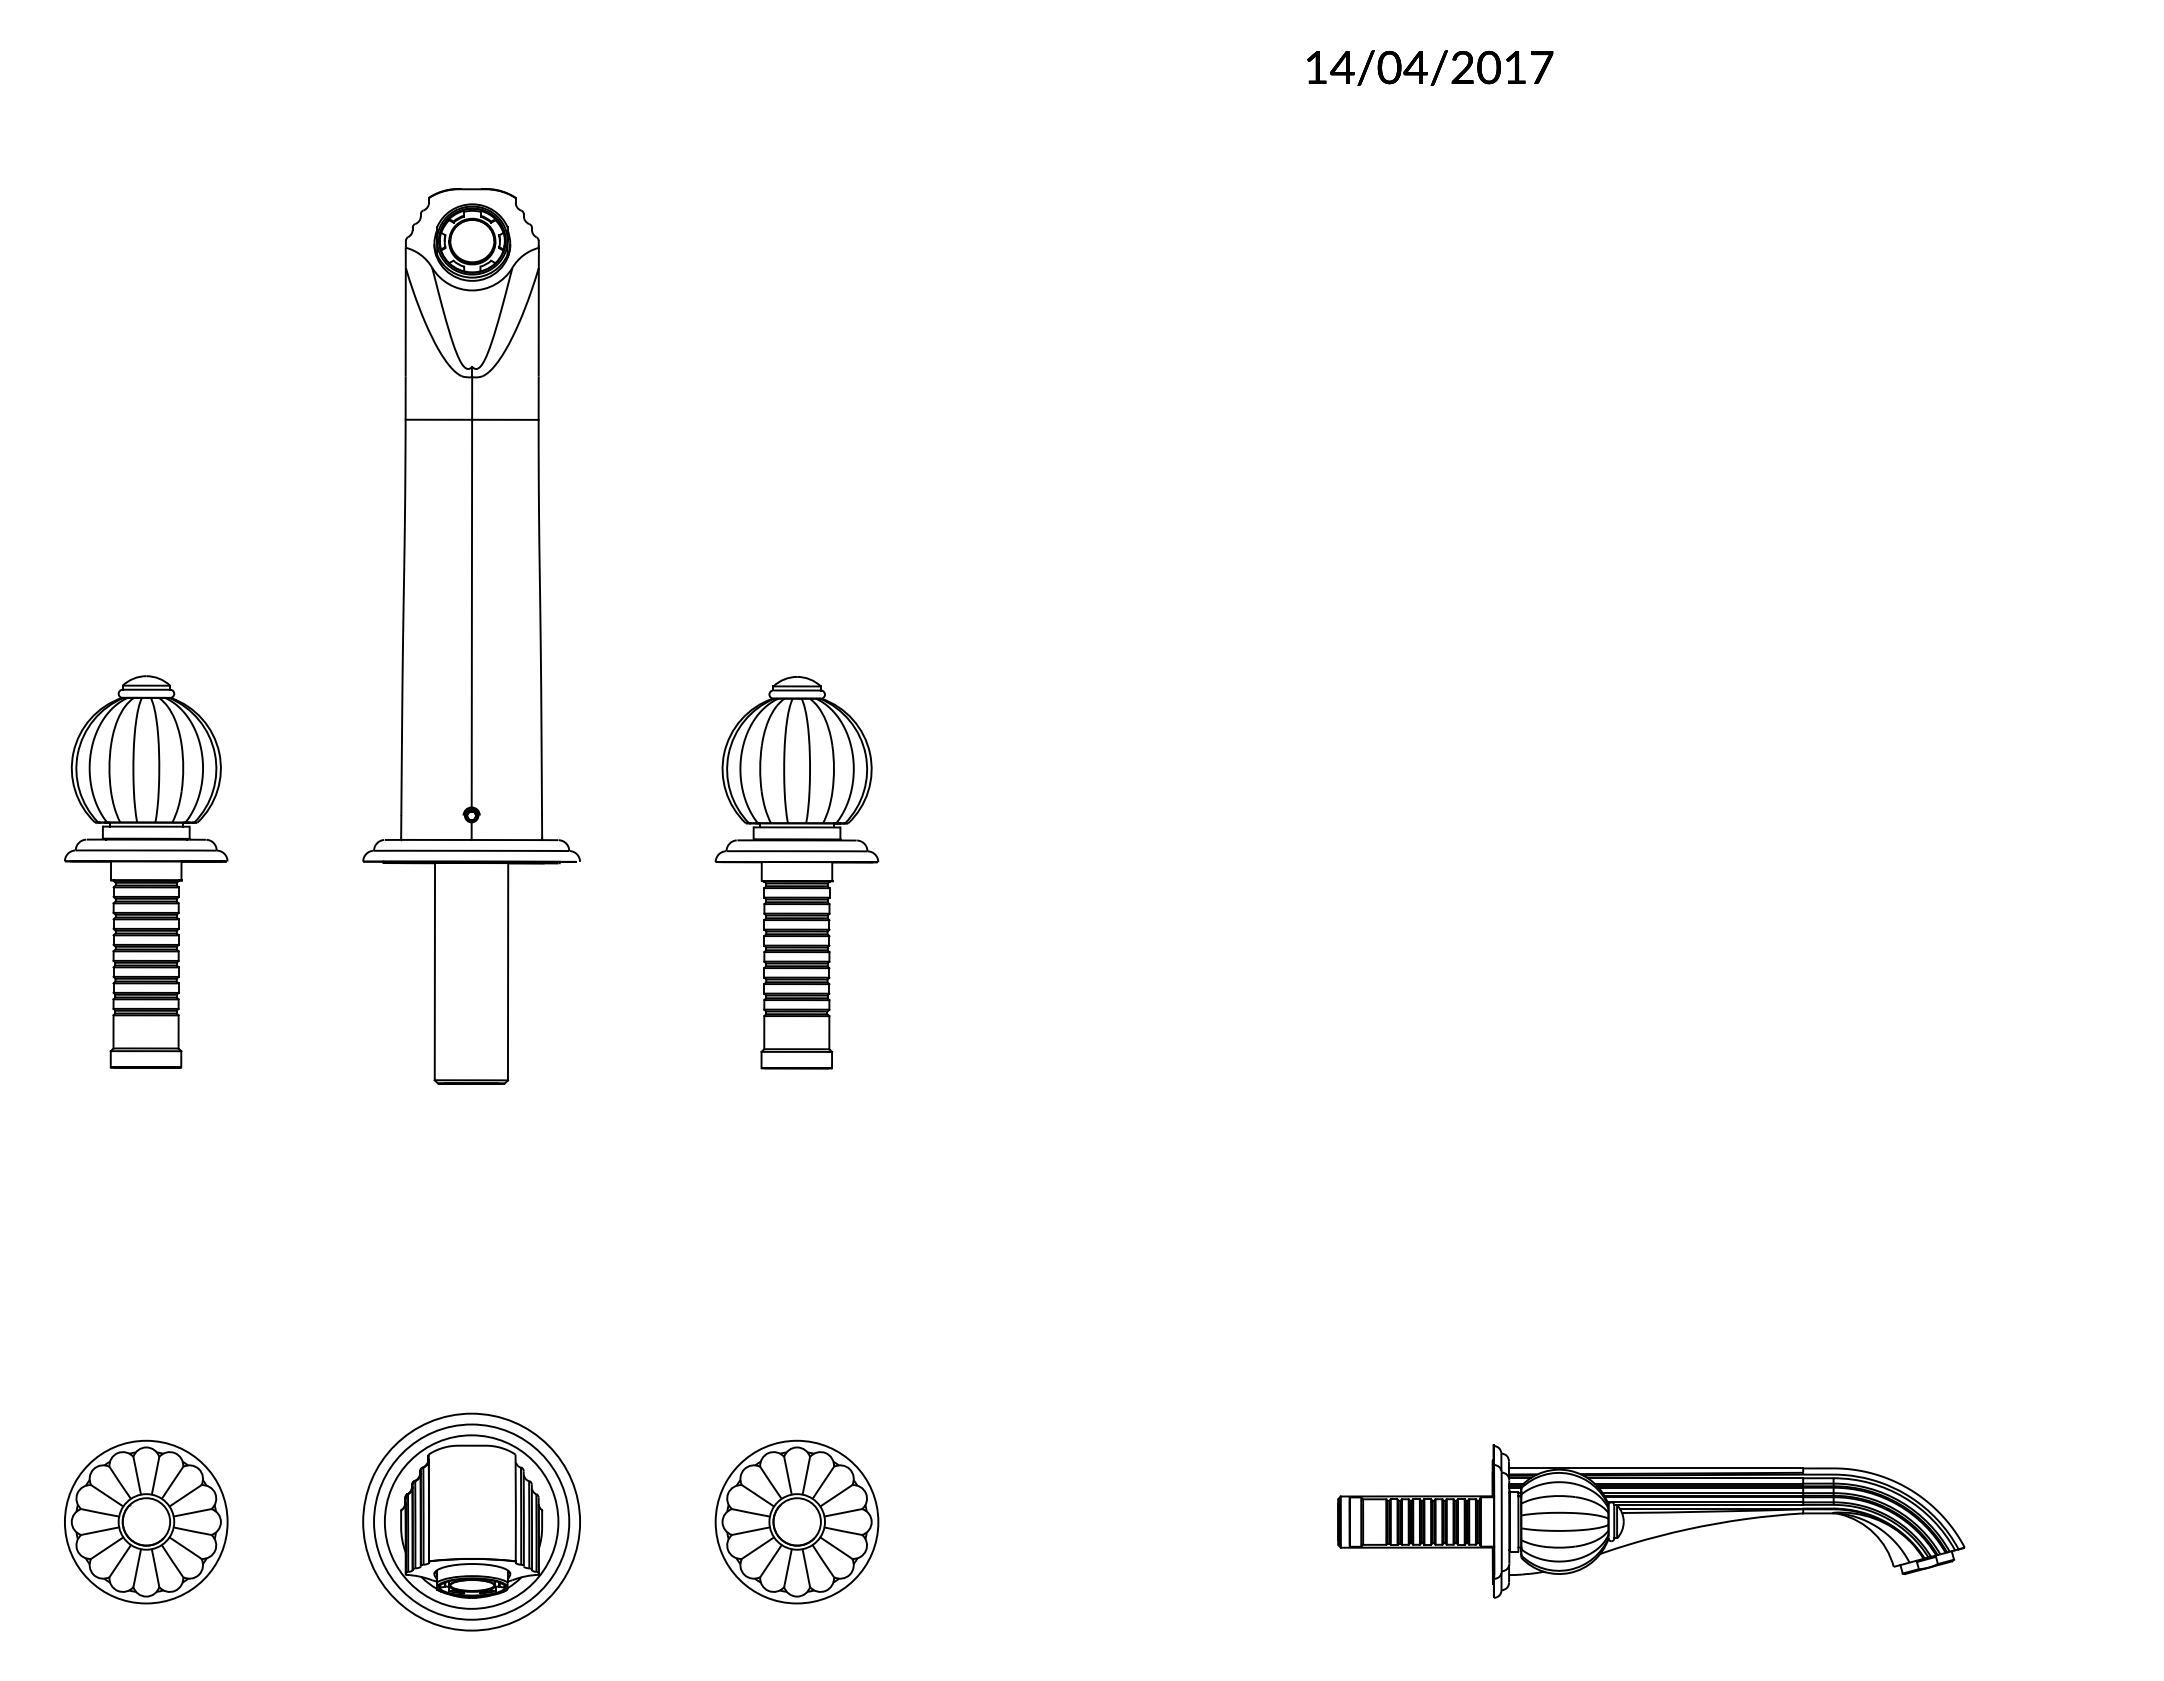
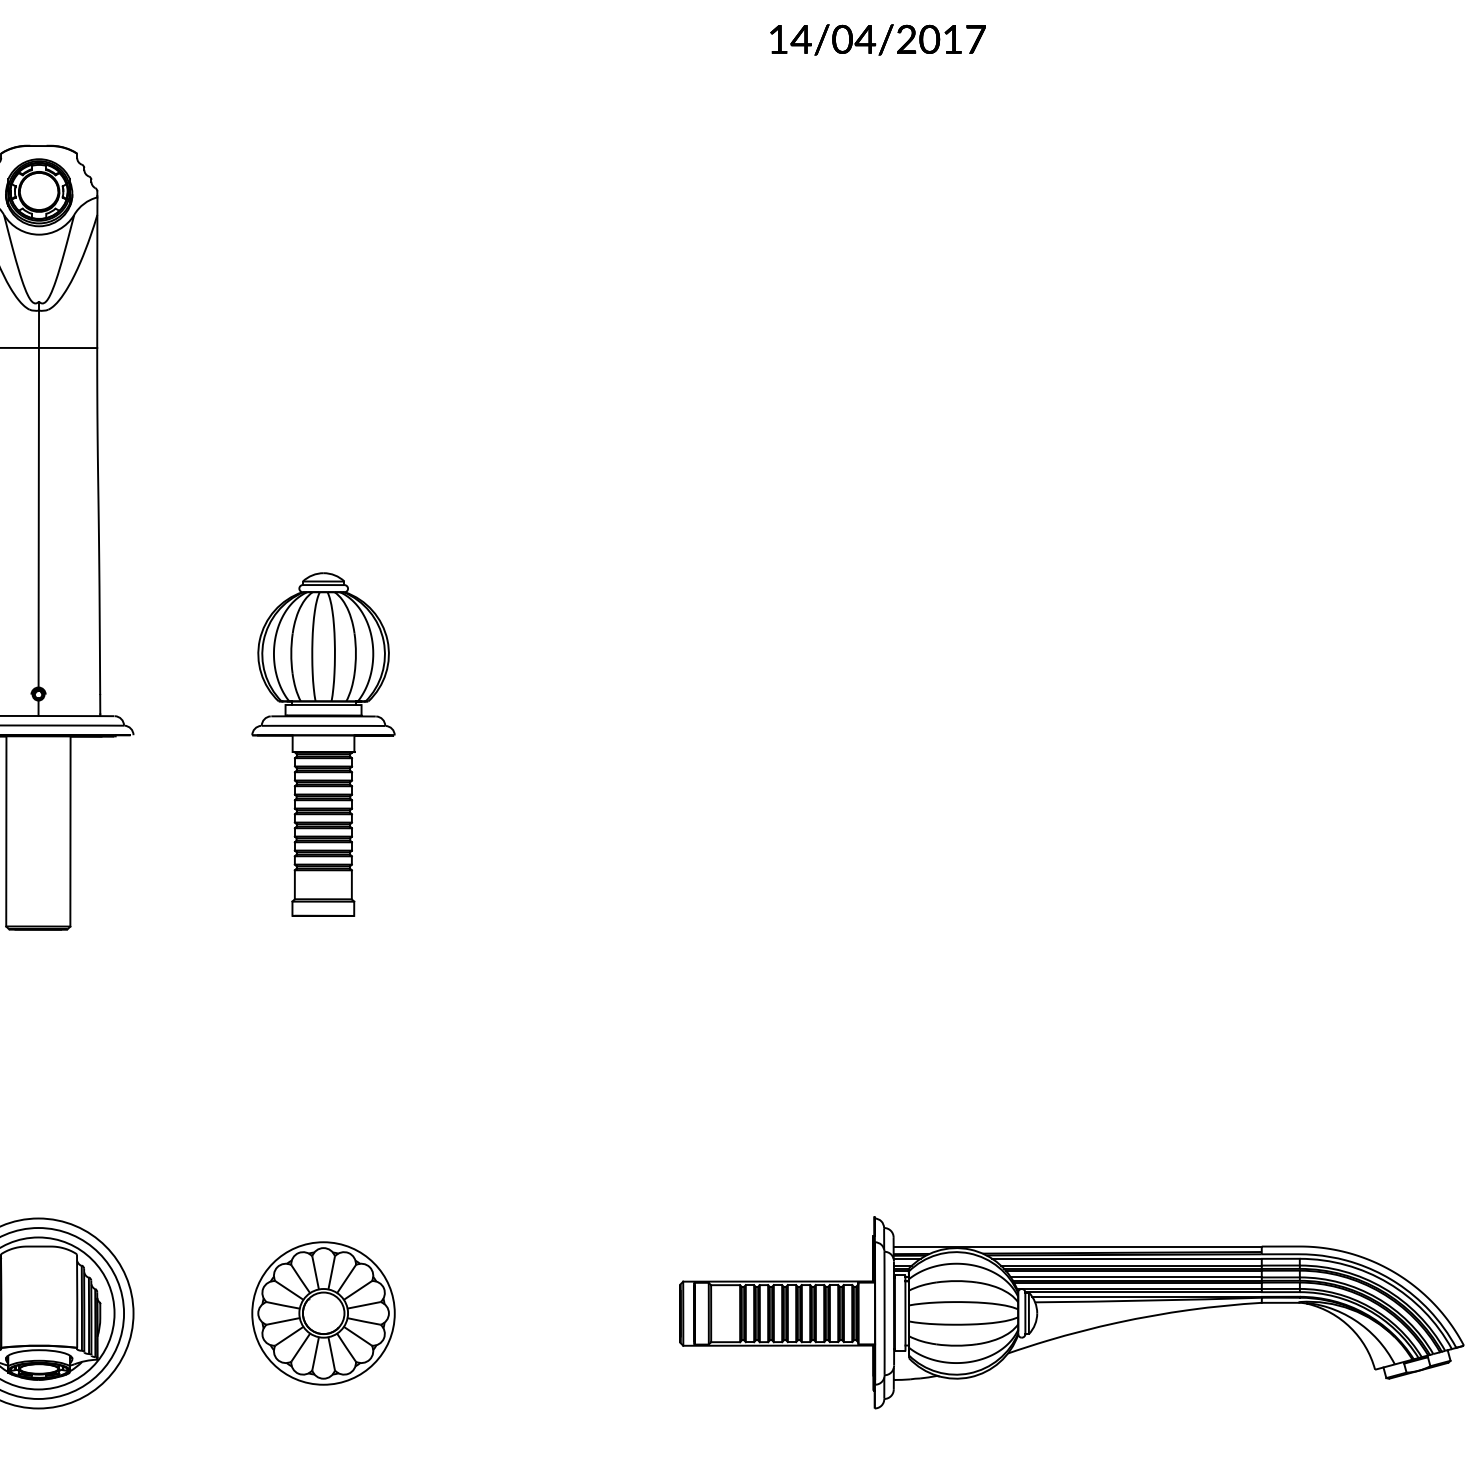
part: (1651, 1521) -> (1071, 1312), size x1.43

